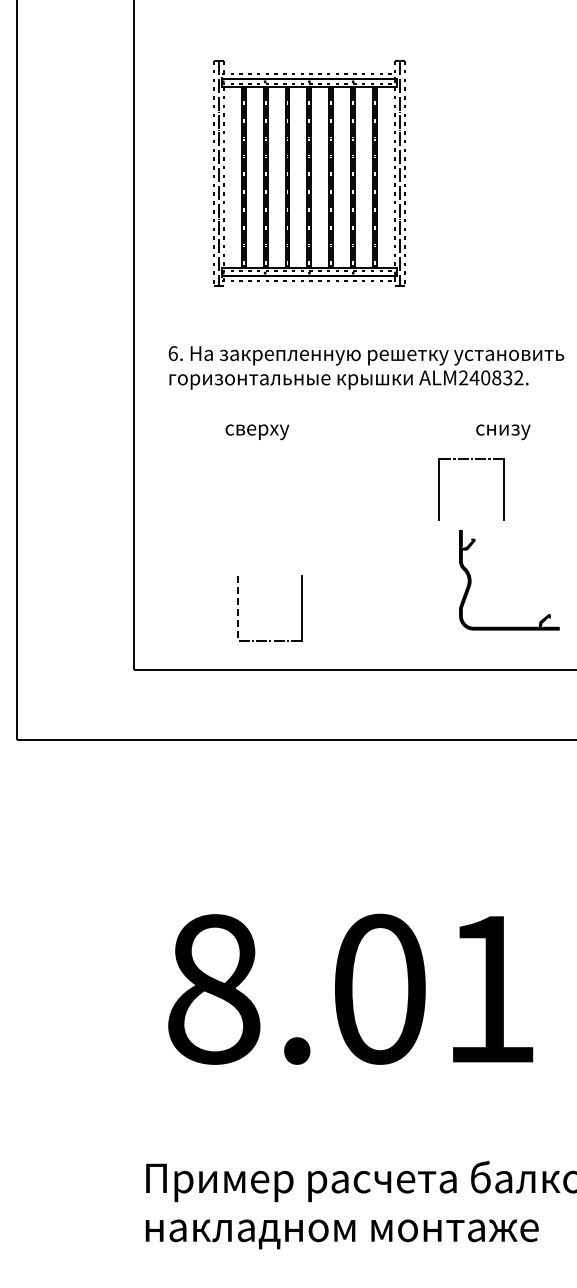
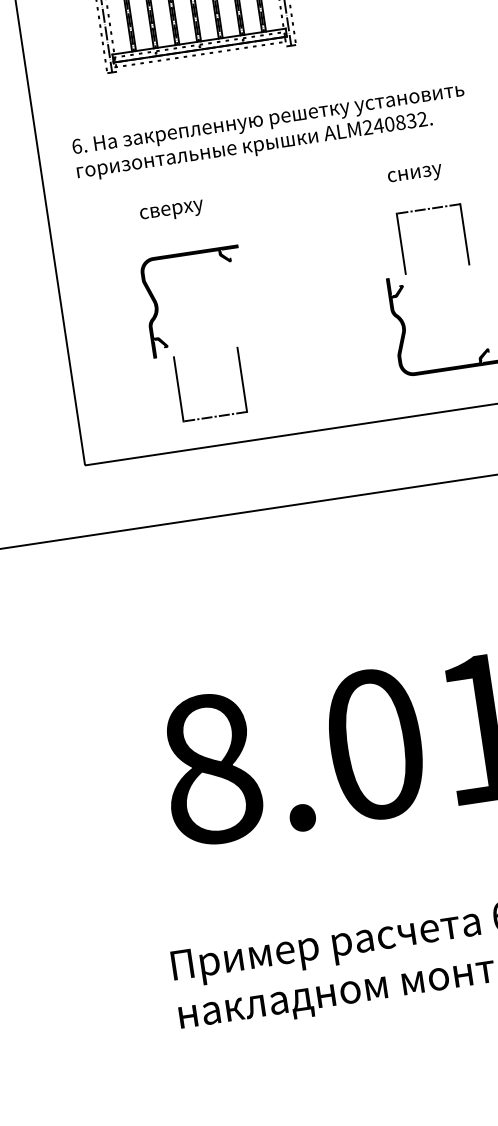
part: (471, 459) -> (428, 209), moved
fill: (267, 524) -> (195, 301), added
line: (237, 609) -> (178, 390), dashed -> solid

